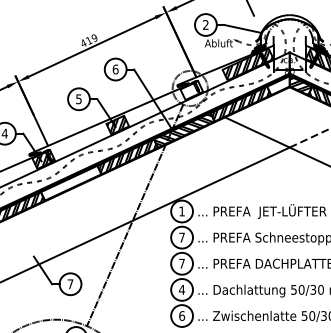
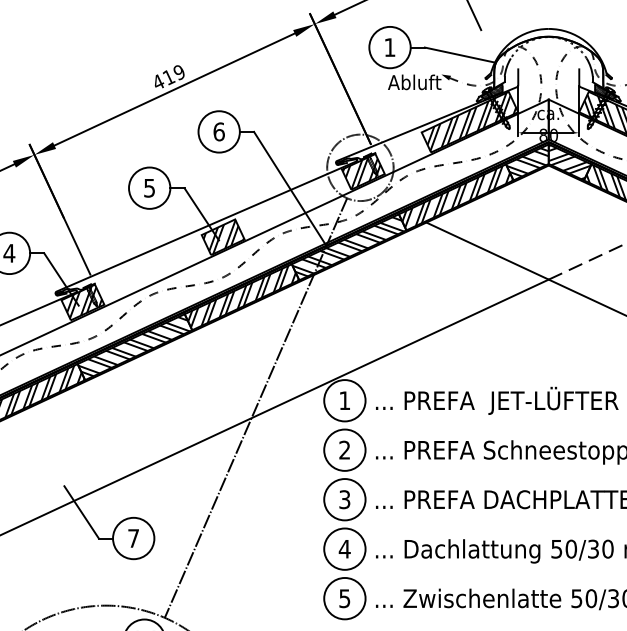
text: (205, 24) -> (389, 46), 2 -> 1
hatch: (278, 85) -> (527, 162), added
hatch: (190, 91) -> (360, 173), added
hatch: (70, 181) -> (133, 343), added
text: (181, 237) -> (343, 449), 7 -> 2
text: (181, 263) -> (343, 499), 7 -> 3
text: (182, 315) -> (345, 597), 6 -> 5

